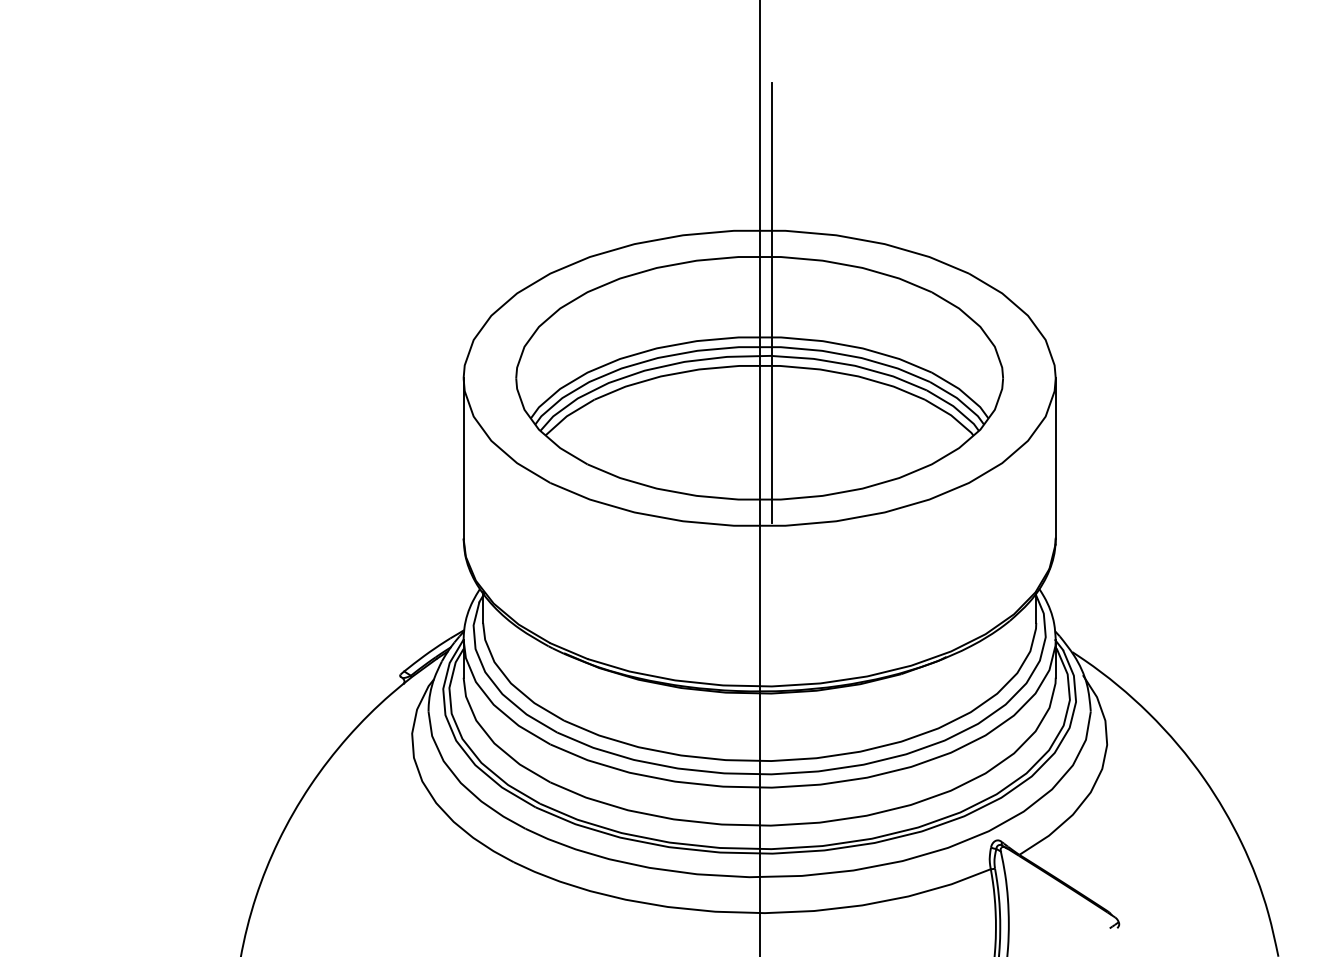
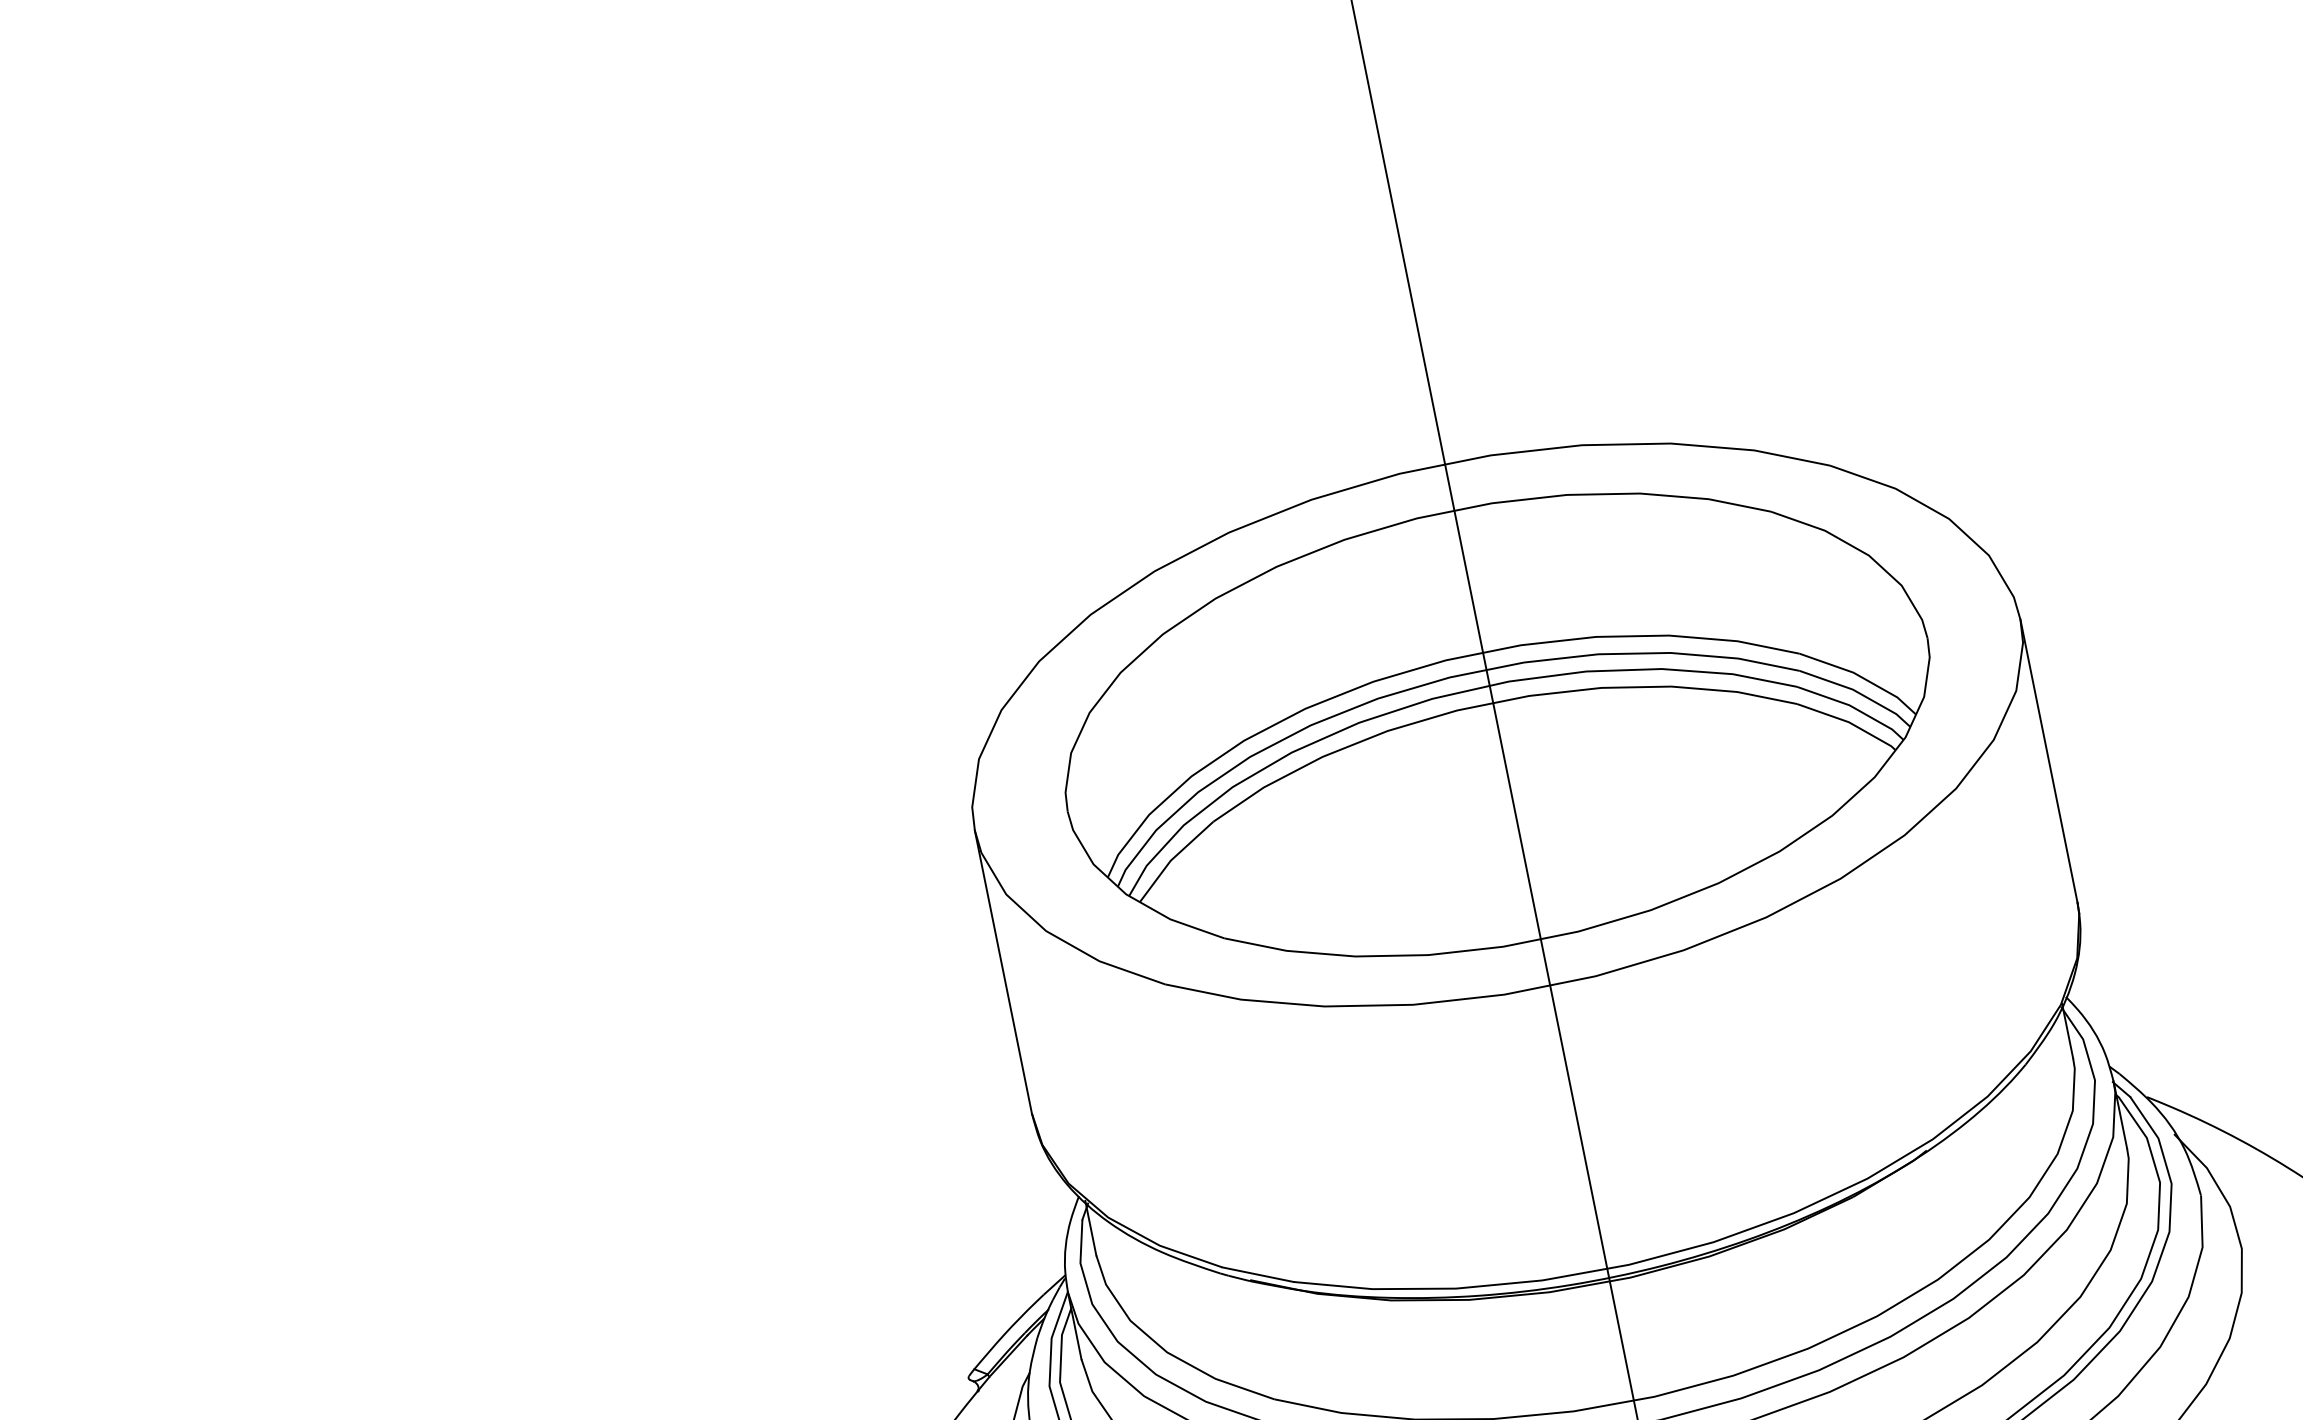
line: (772, 302) -> (1493, 586), removed

